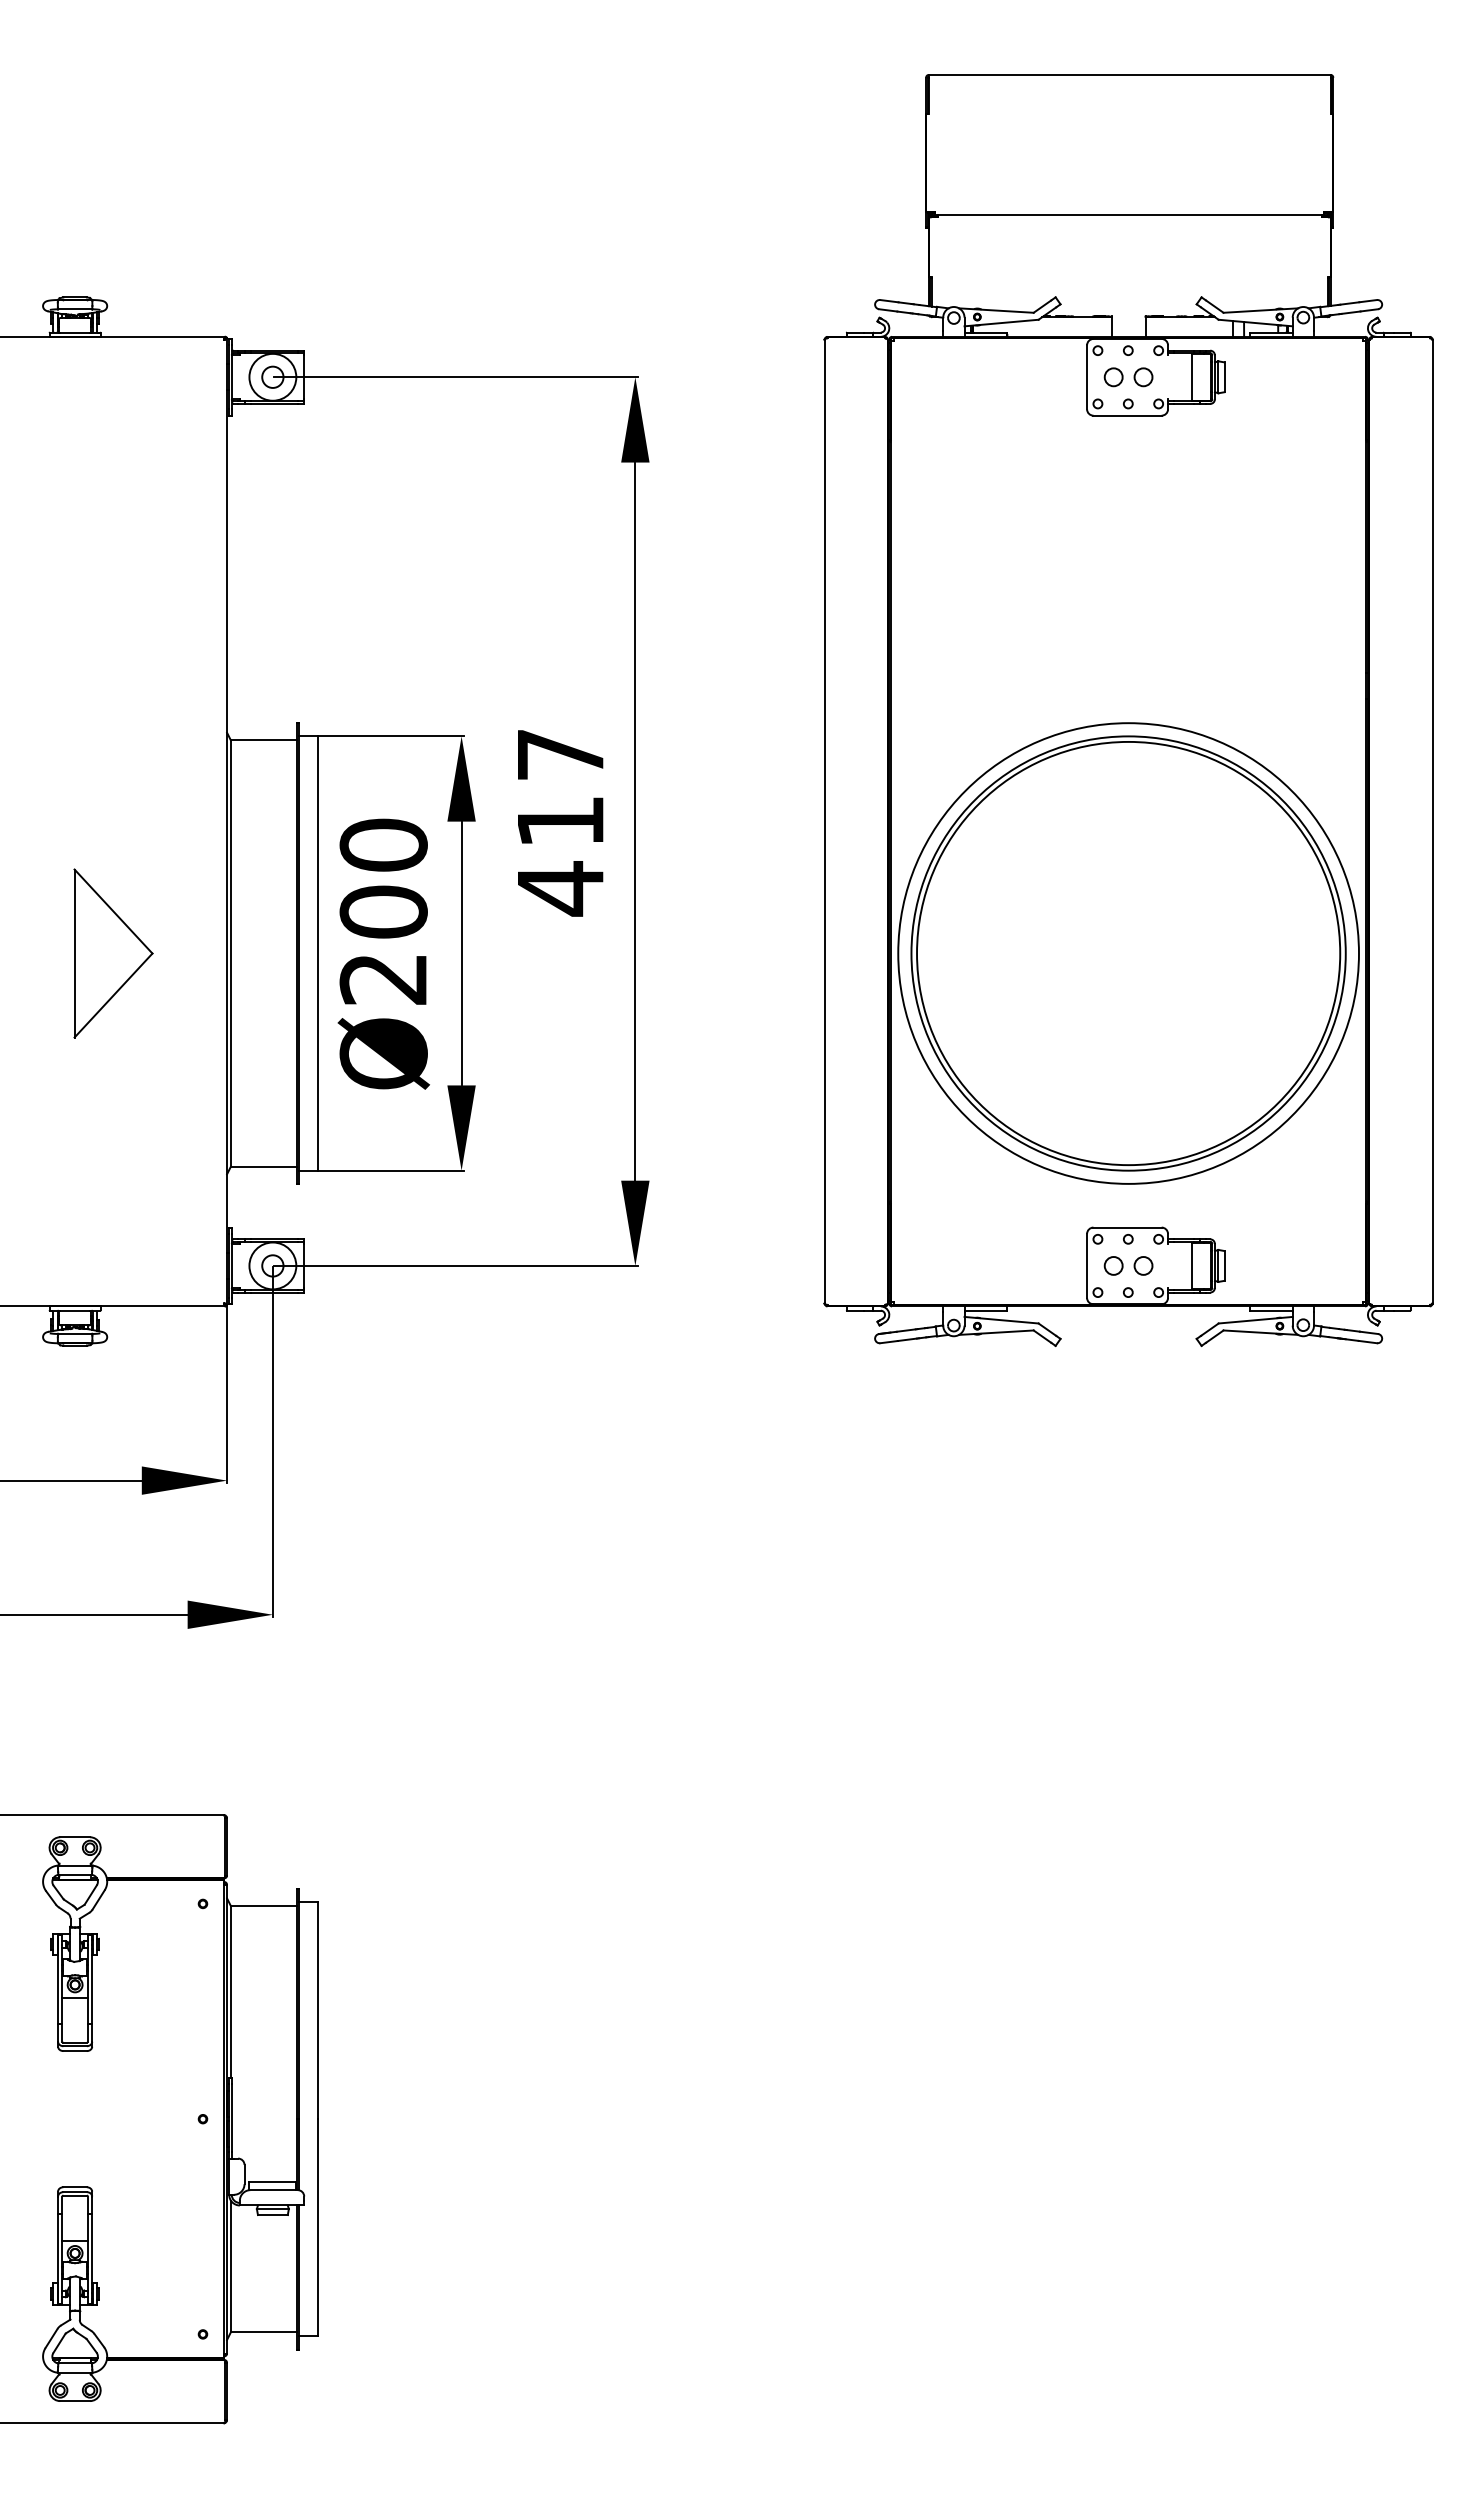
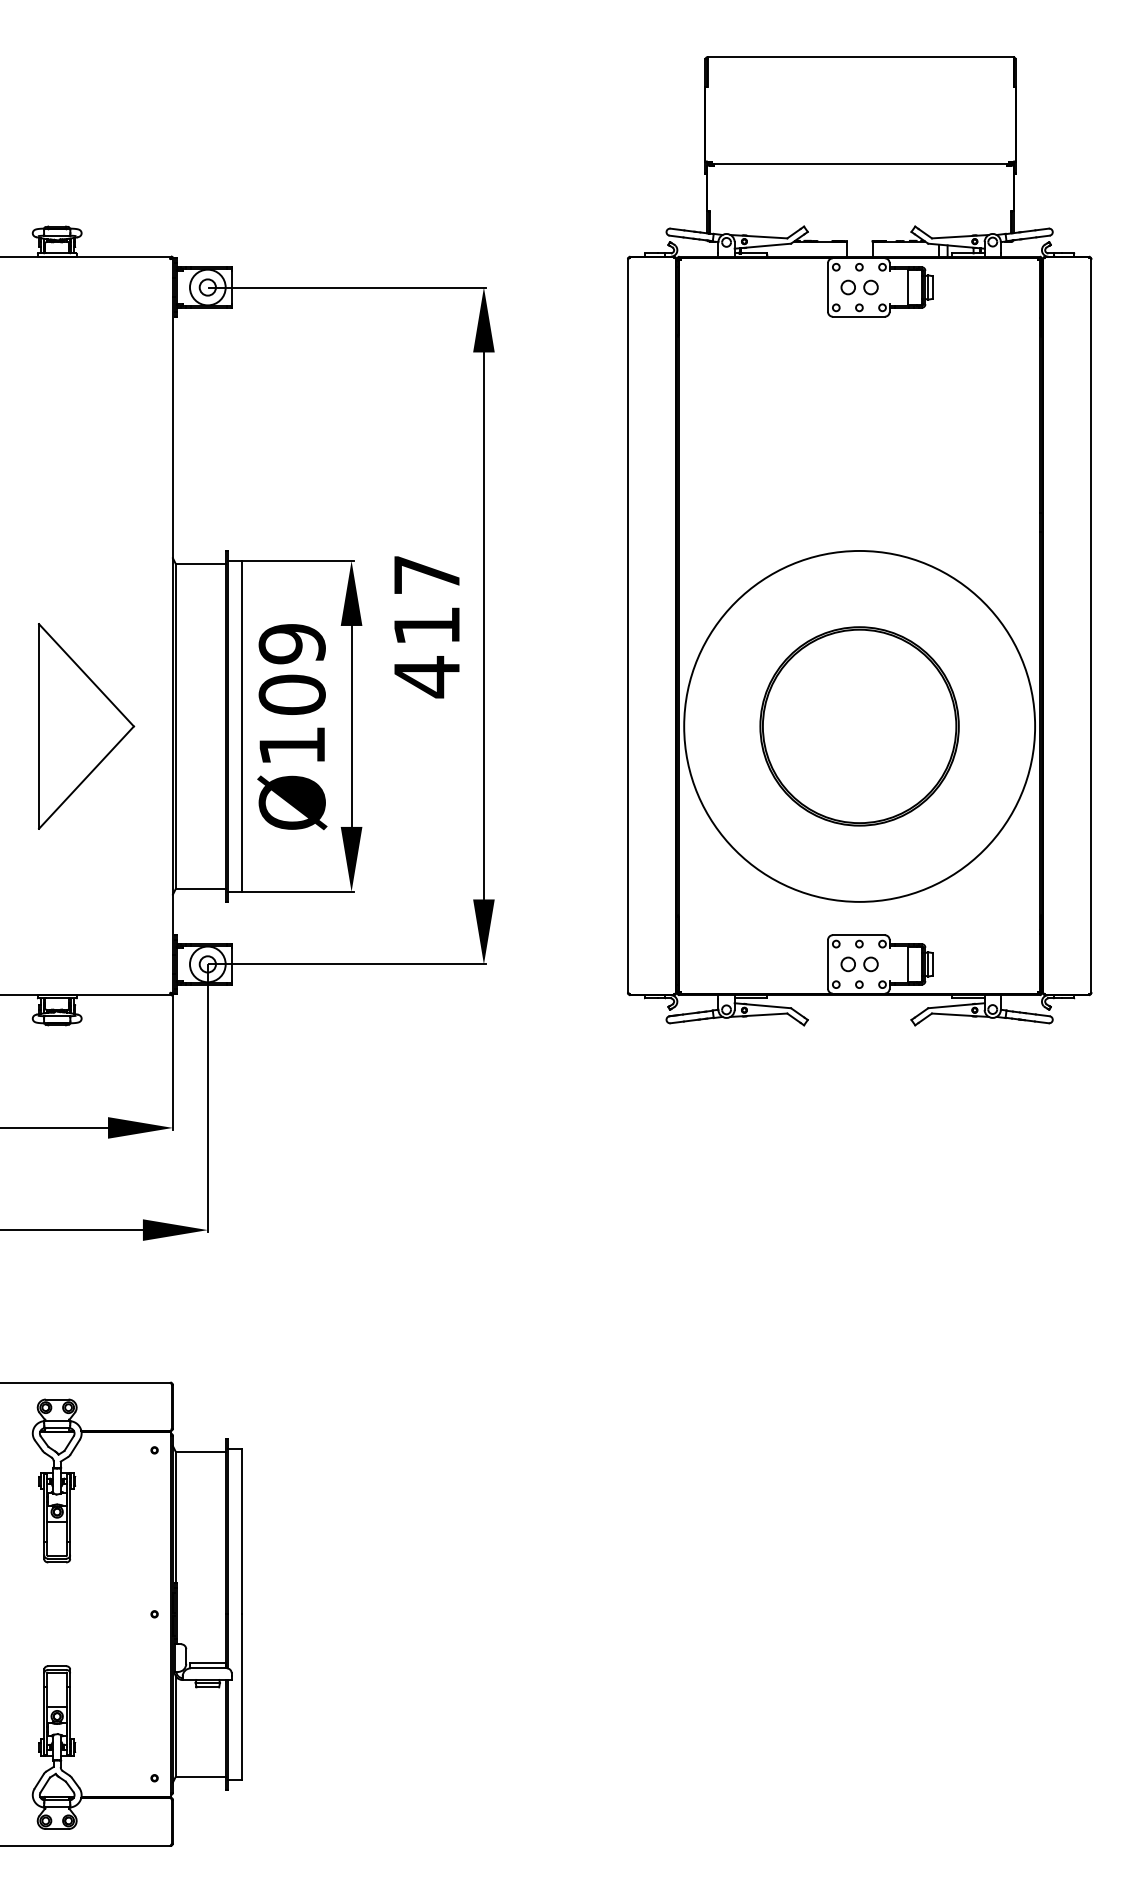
text: (383, 911) -> (292, 694), Ø200 -> Ø109
part: (113, 953) -> (86, 726), size x1.6
part: (1128, 953) -> (859, 726), size x0.6

